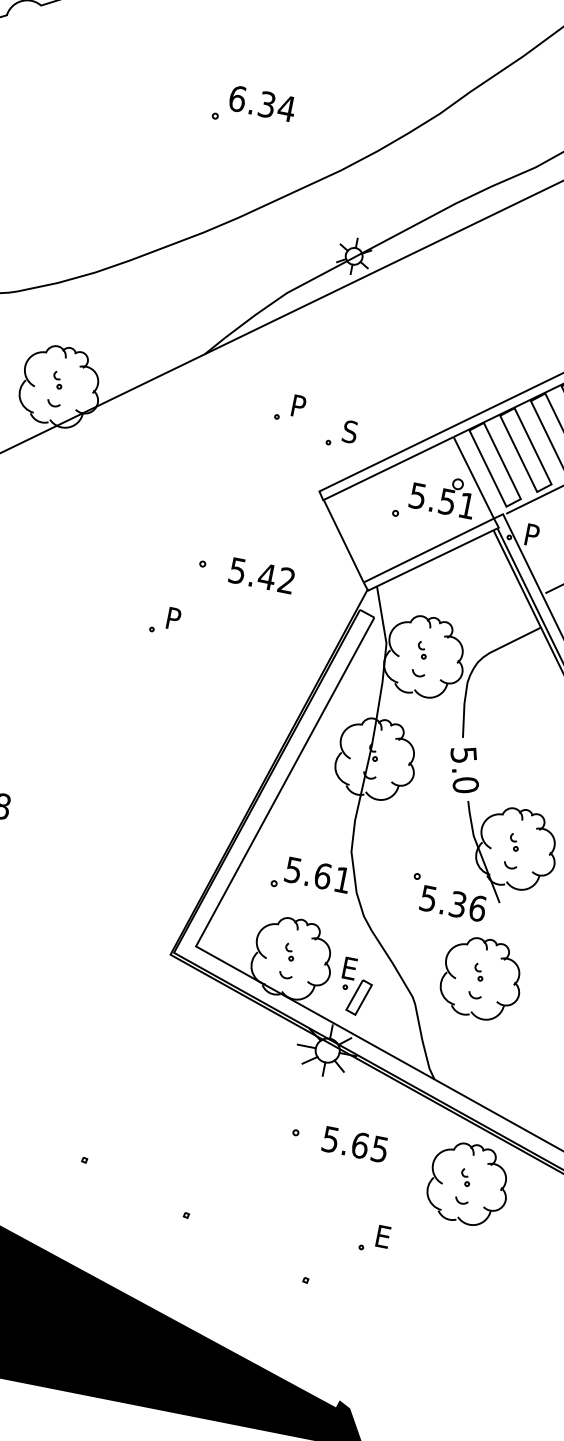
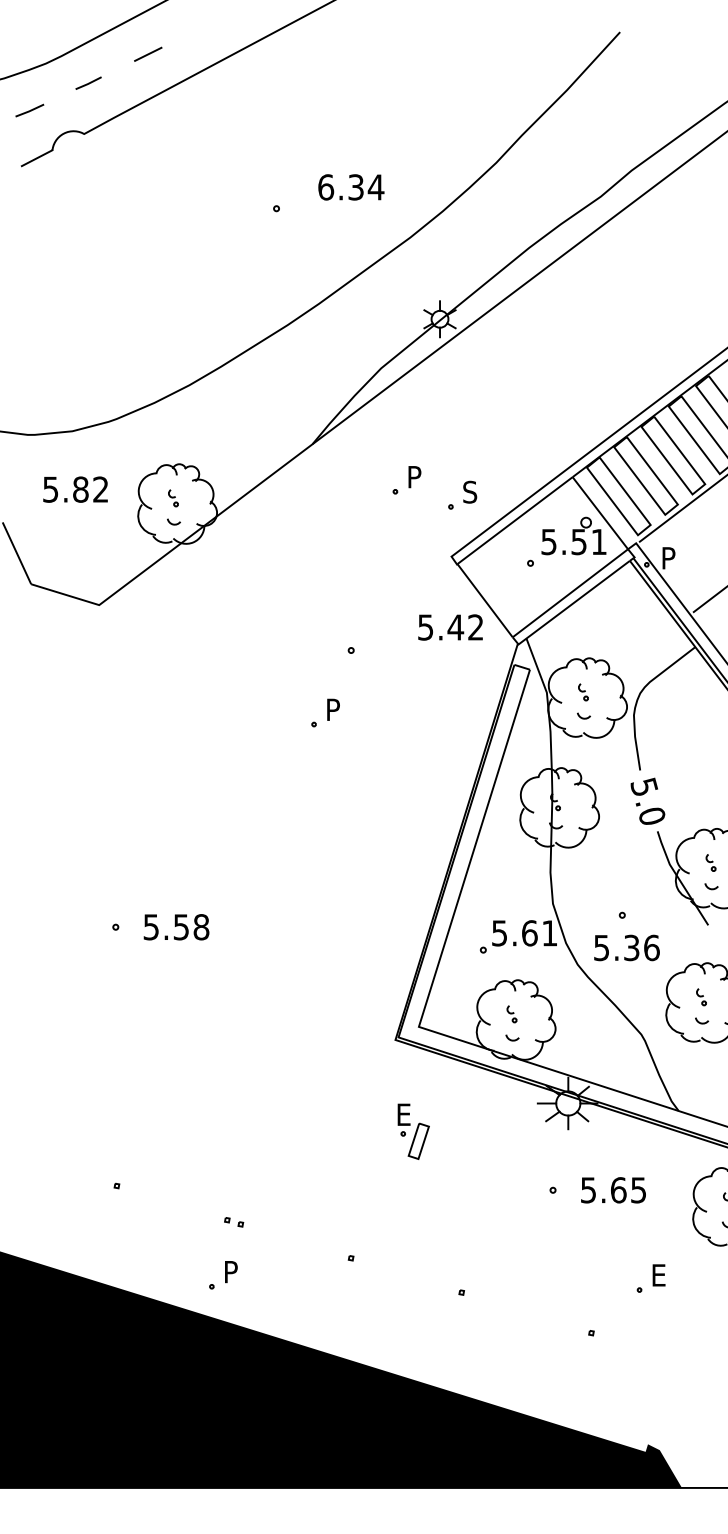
text: (262, 103) -> (351, 187), moved
text: (261, 575) -> (450, 627), moved
text: (452, 903) -> (626, 947), moved
part: (355, 986) -> (413, 1131), moved

